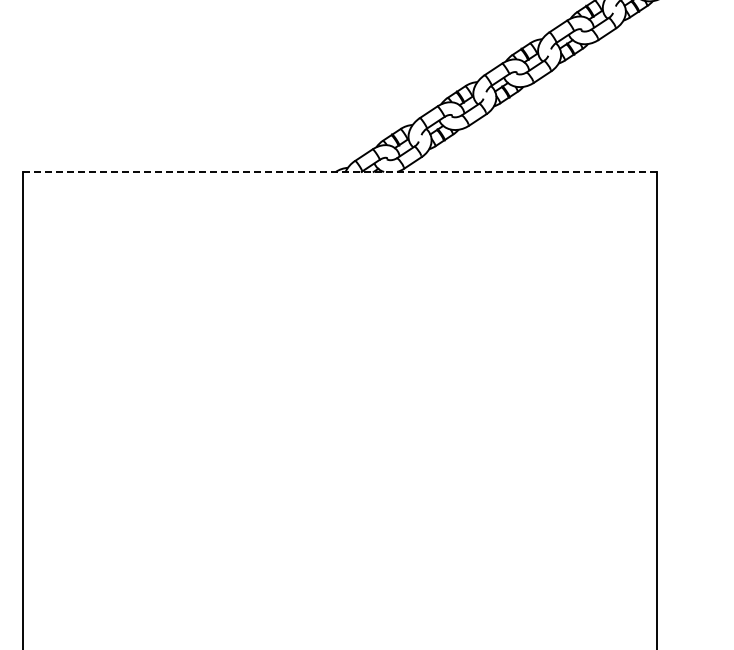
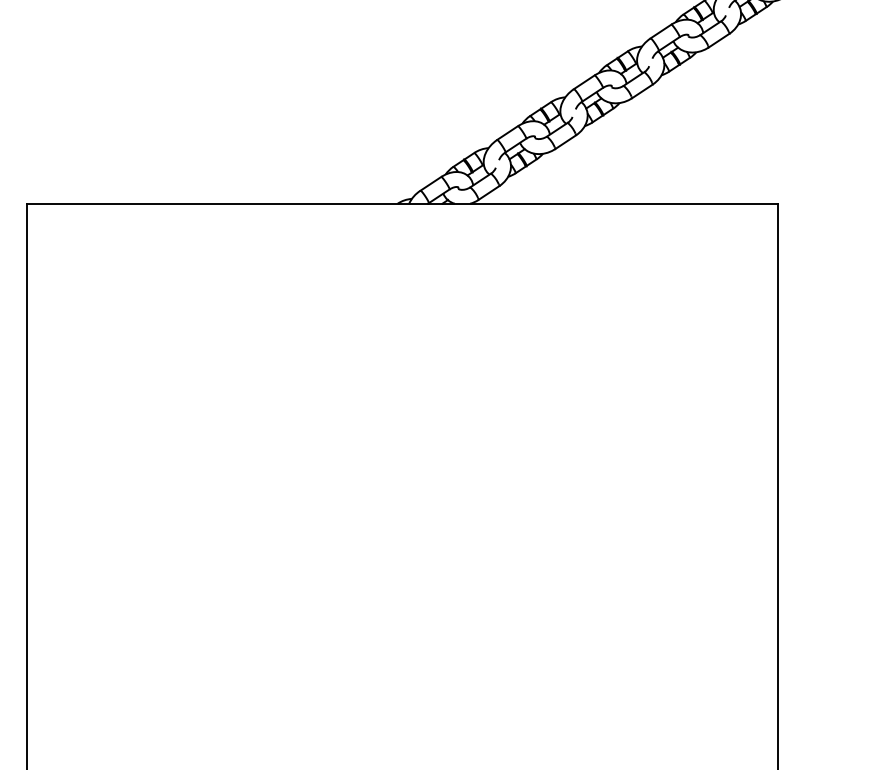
line: (340, 171) -> (403, 203), dashed -> solid

